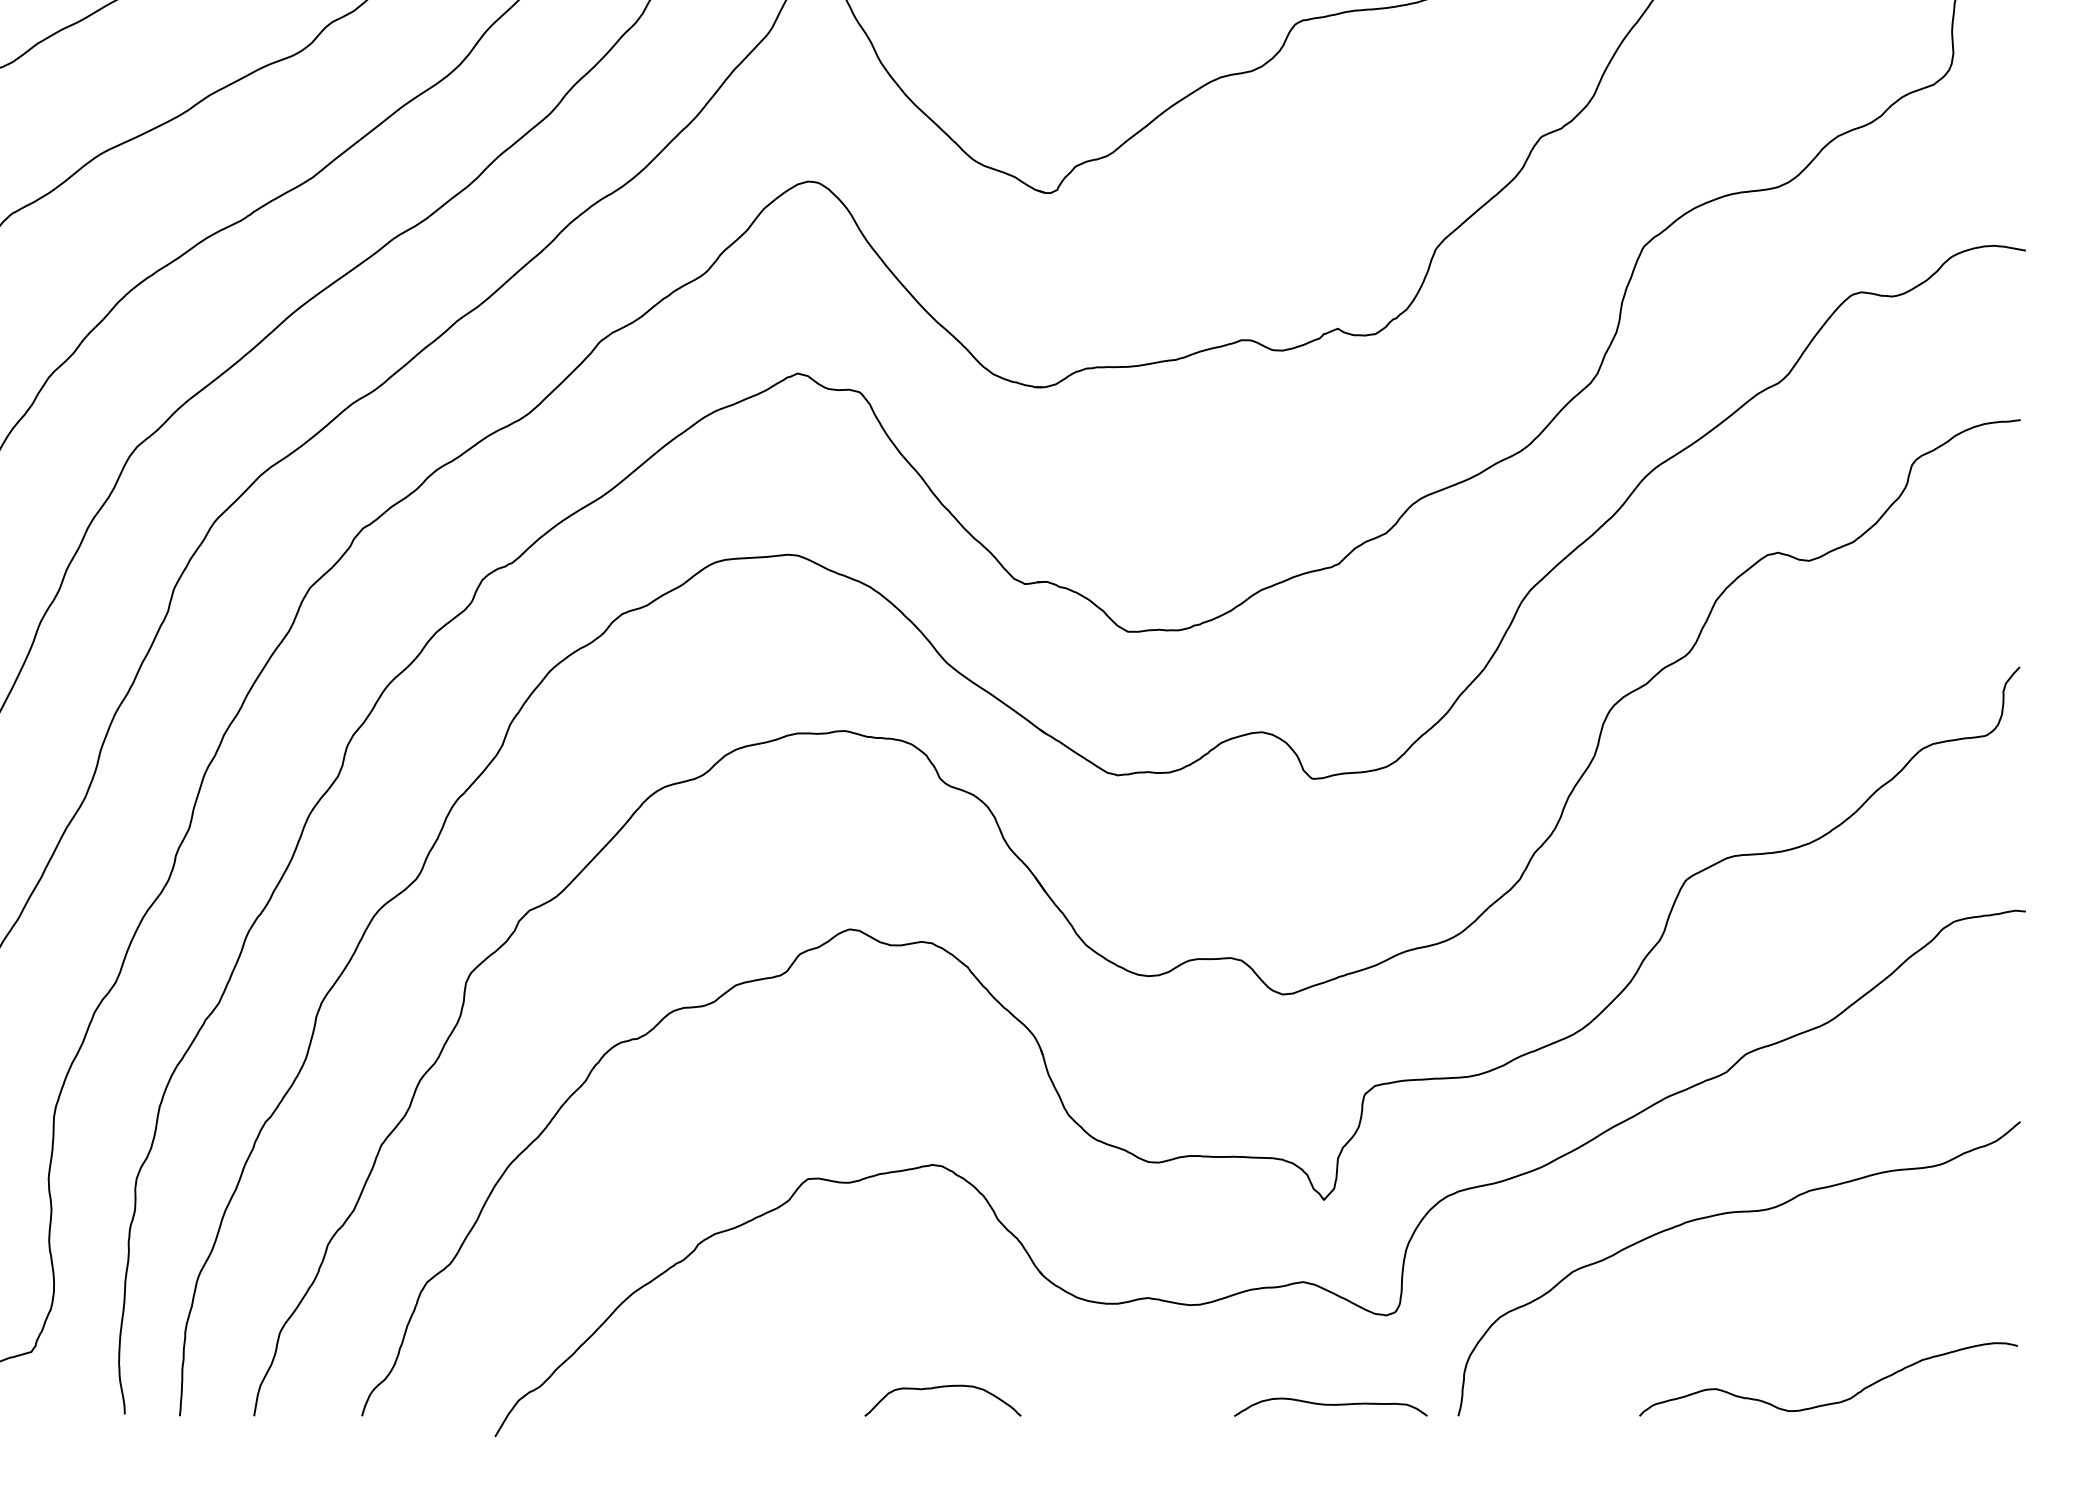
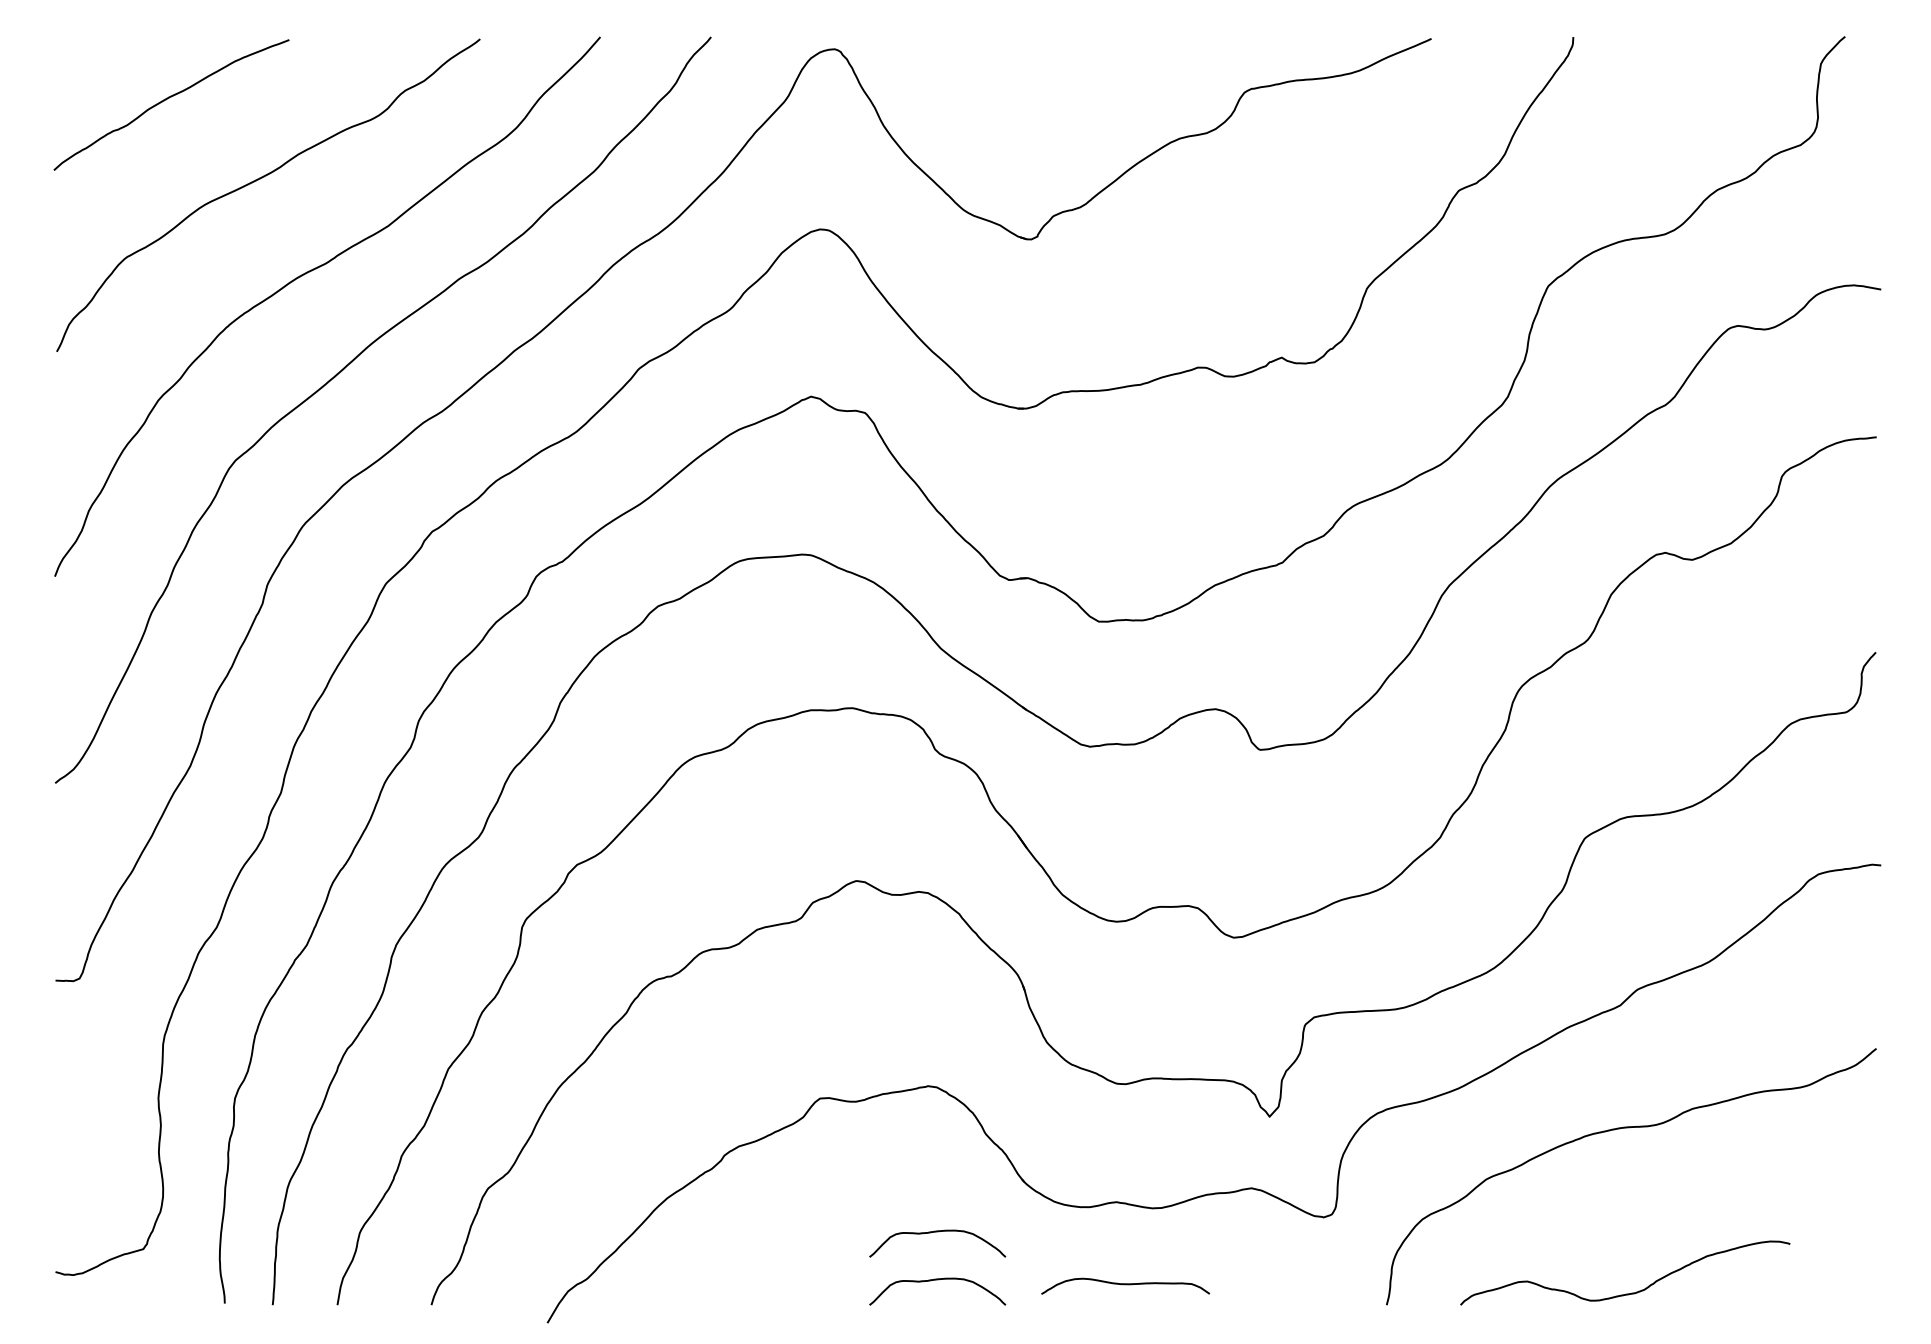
curve: (942, 1332) -> (937, 1232), added
curve: (1835, 1401) -> (1631, 1292), moved
curve: (1330, 1406) -> (1125, 1285), moved

